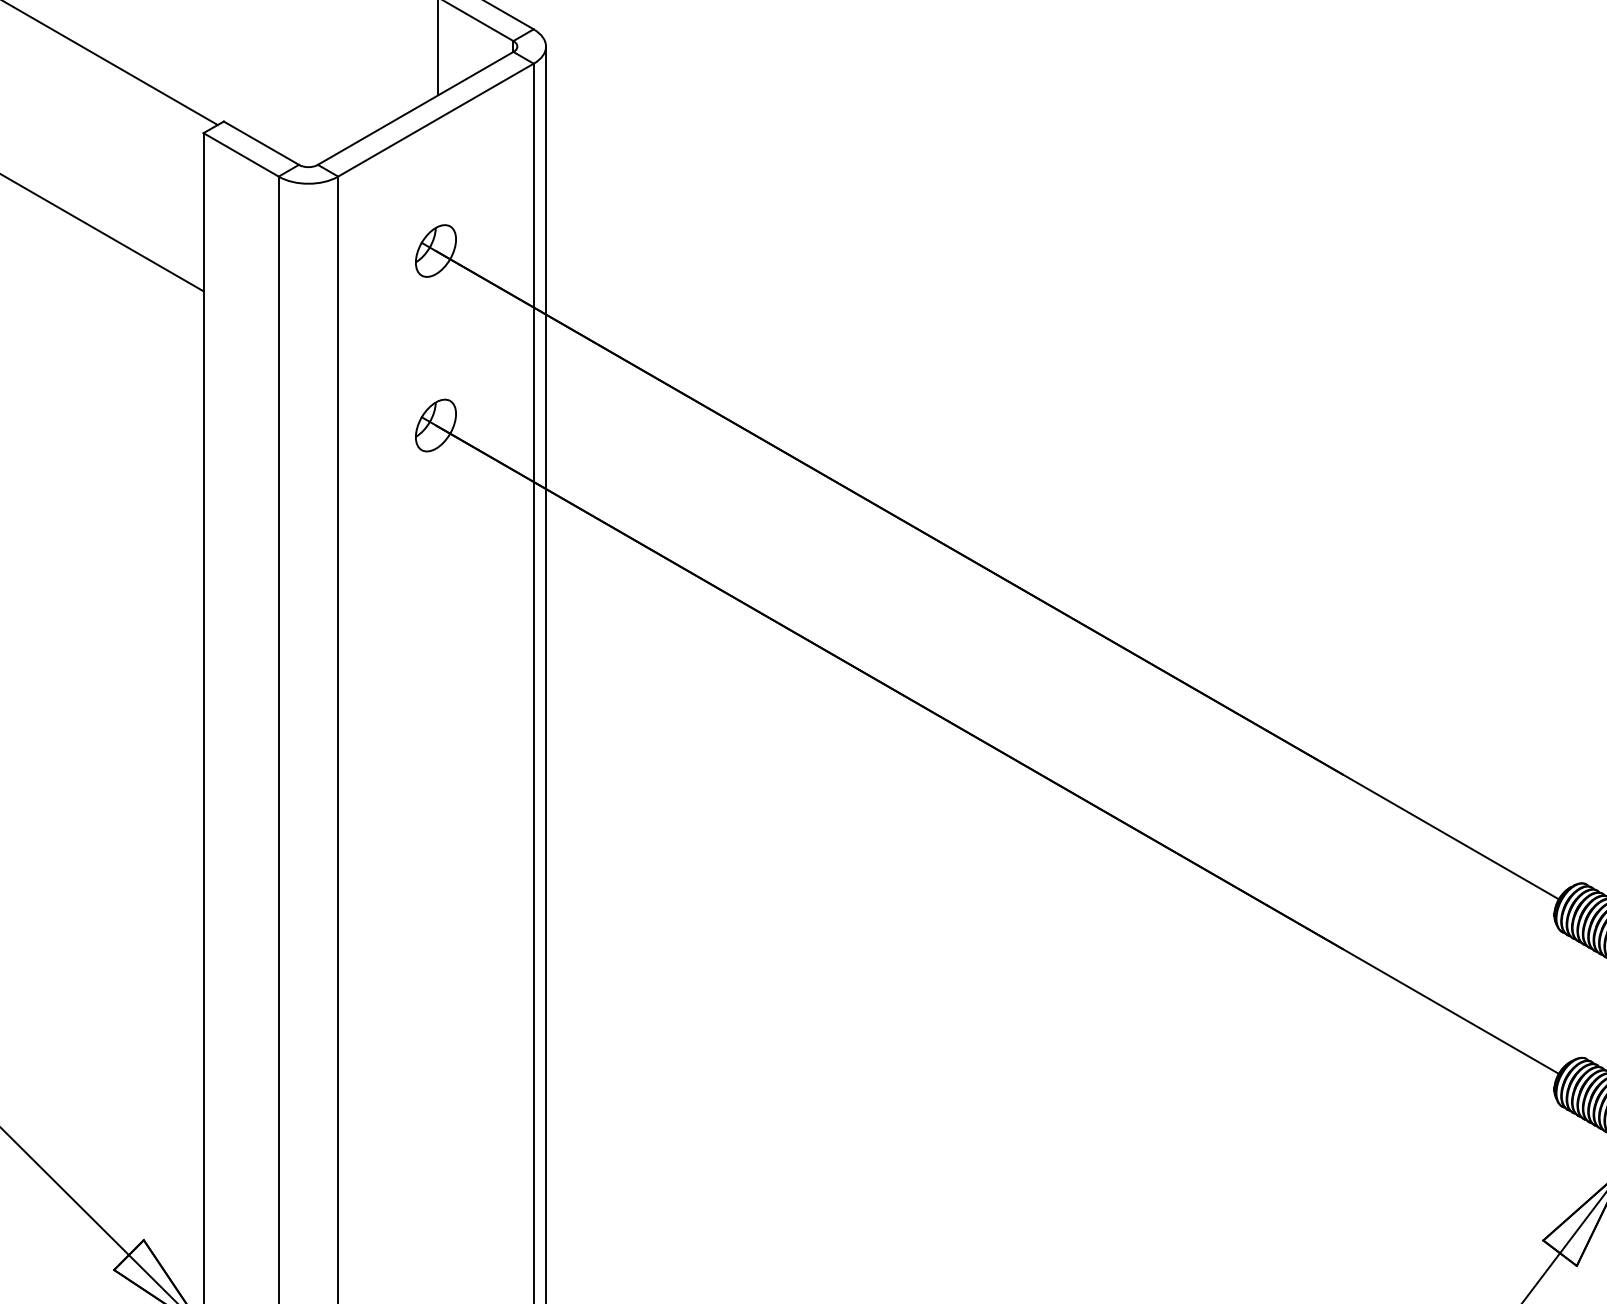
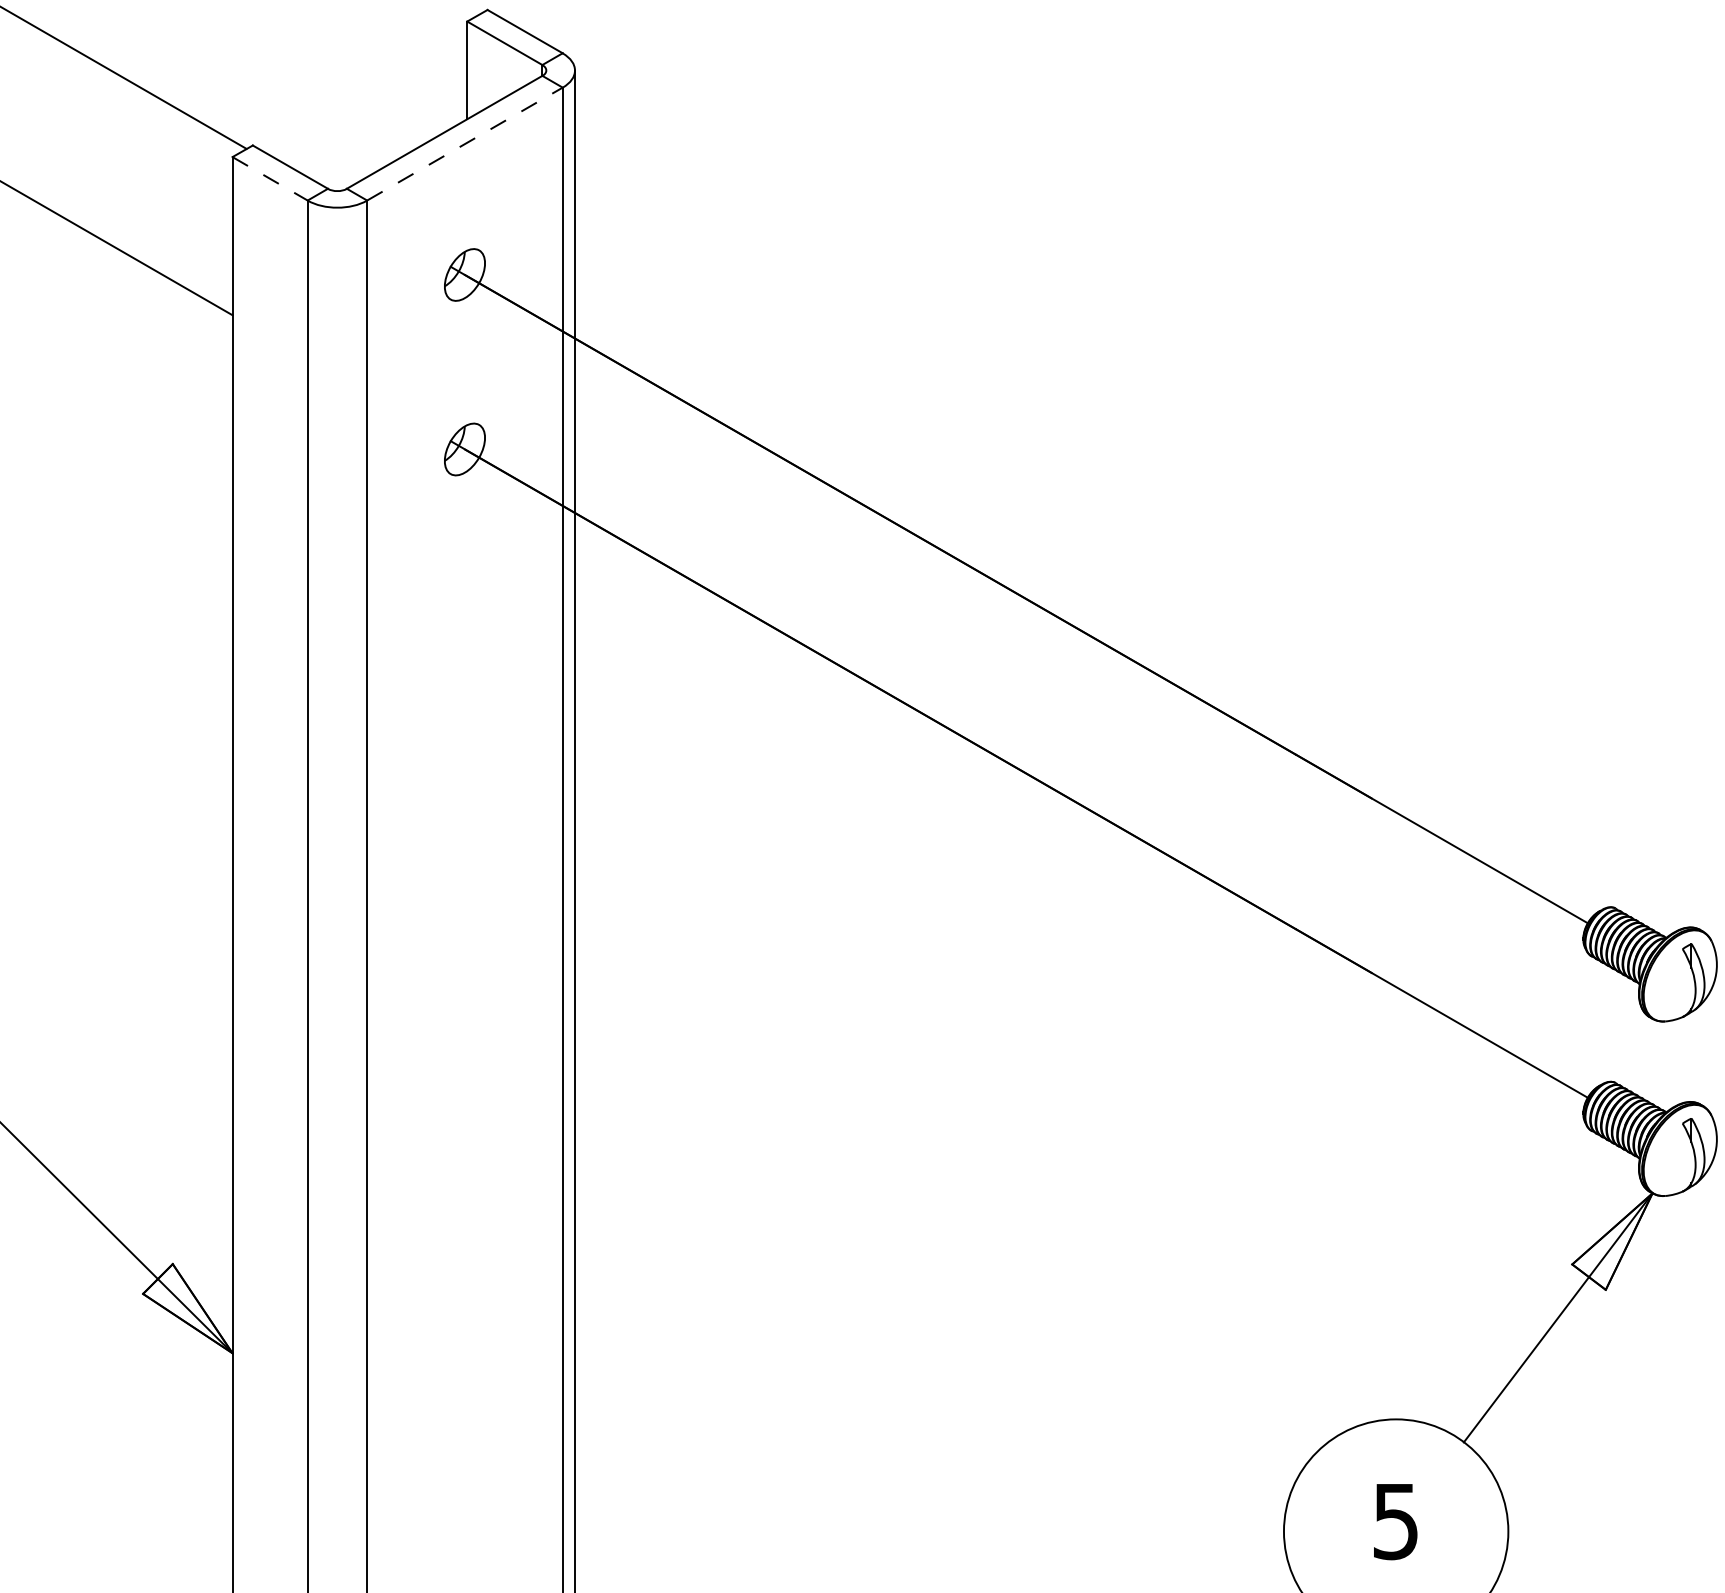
line: (435, 120) -> (464, 144), solid -> dashed
line: (241, 155) -> (270, 179), solid -> dashed

